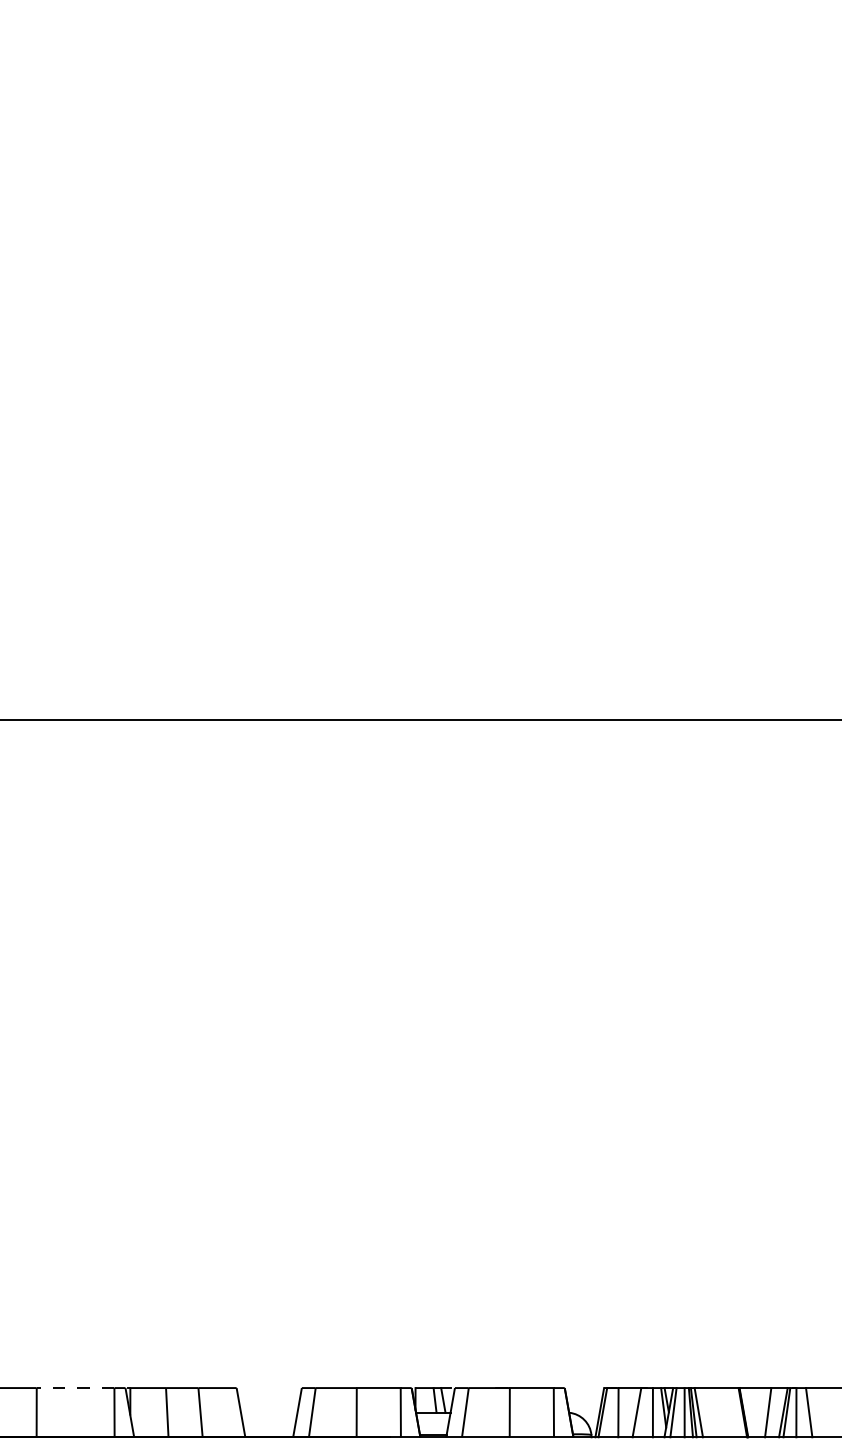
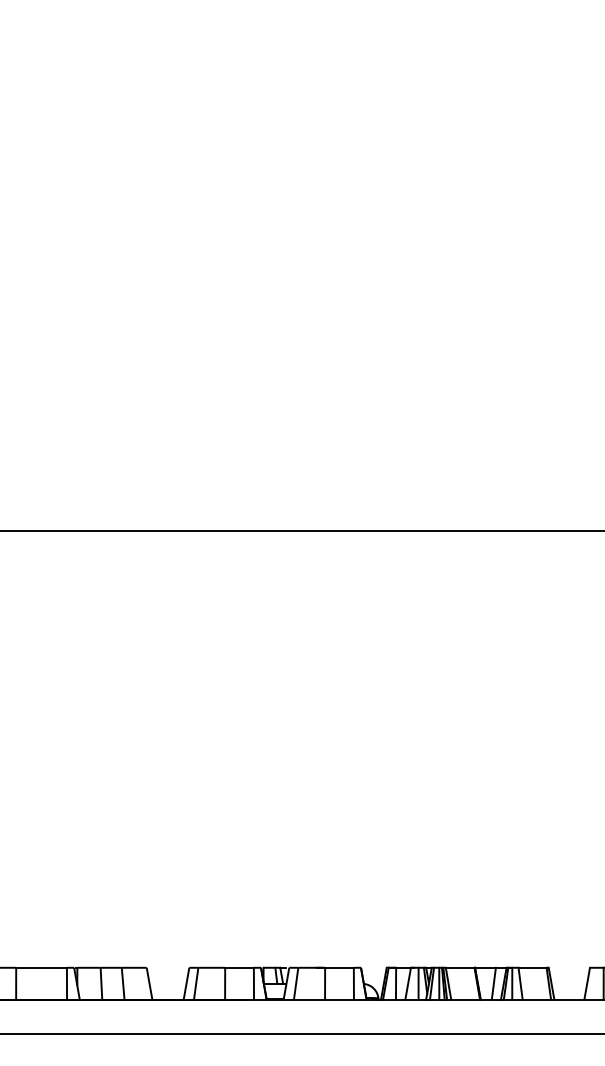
line: (75, 1387) -> (41, 967), dashed -> solid

